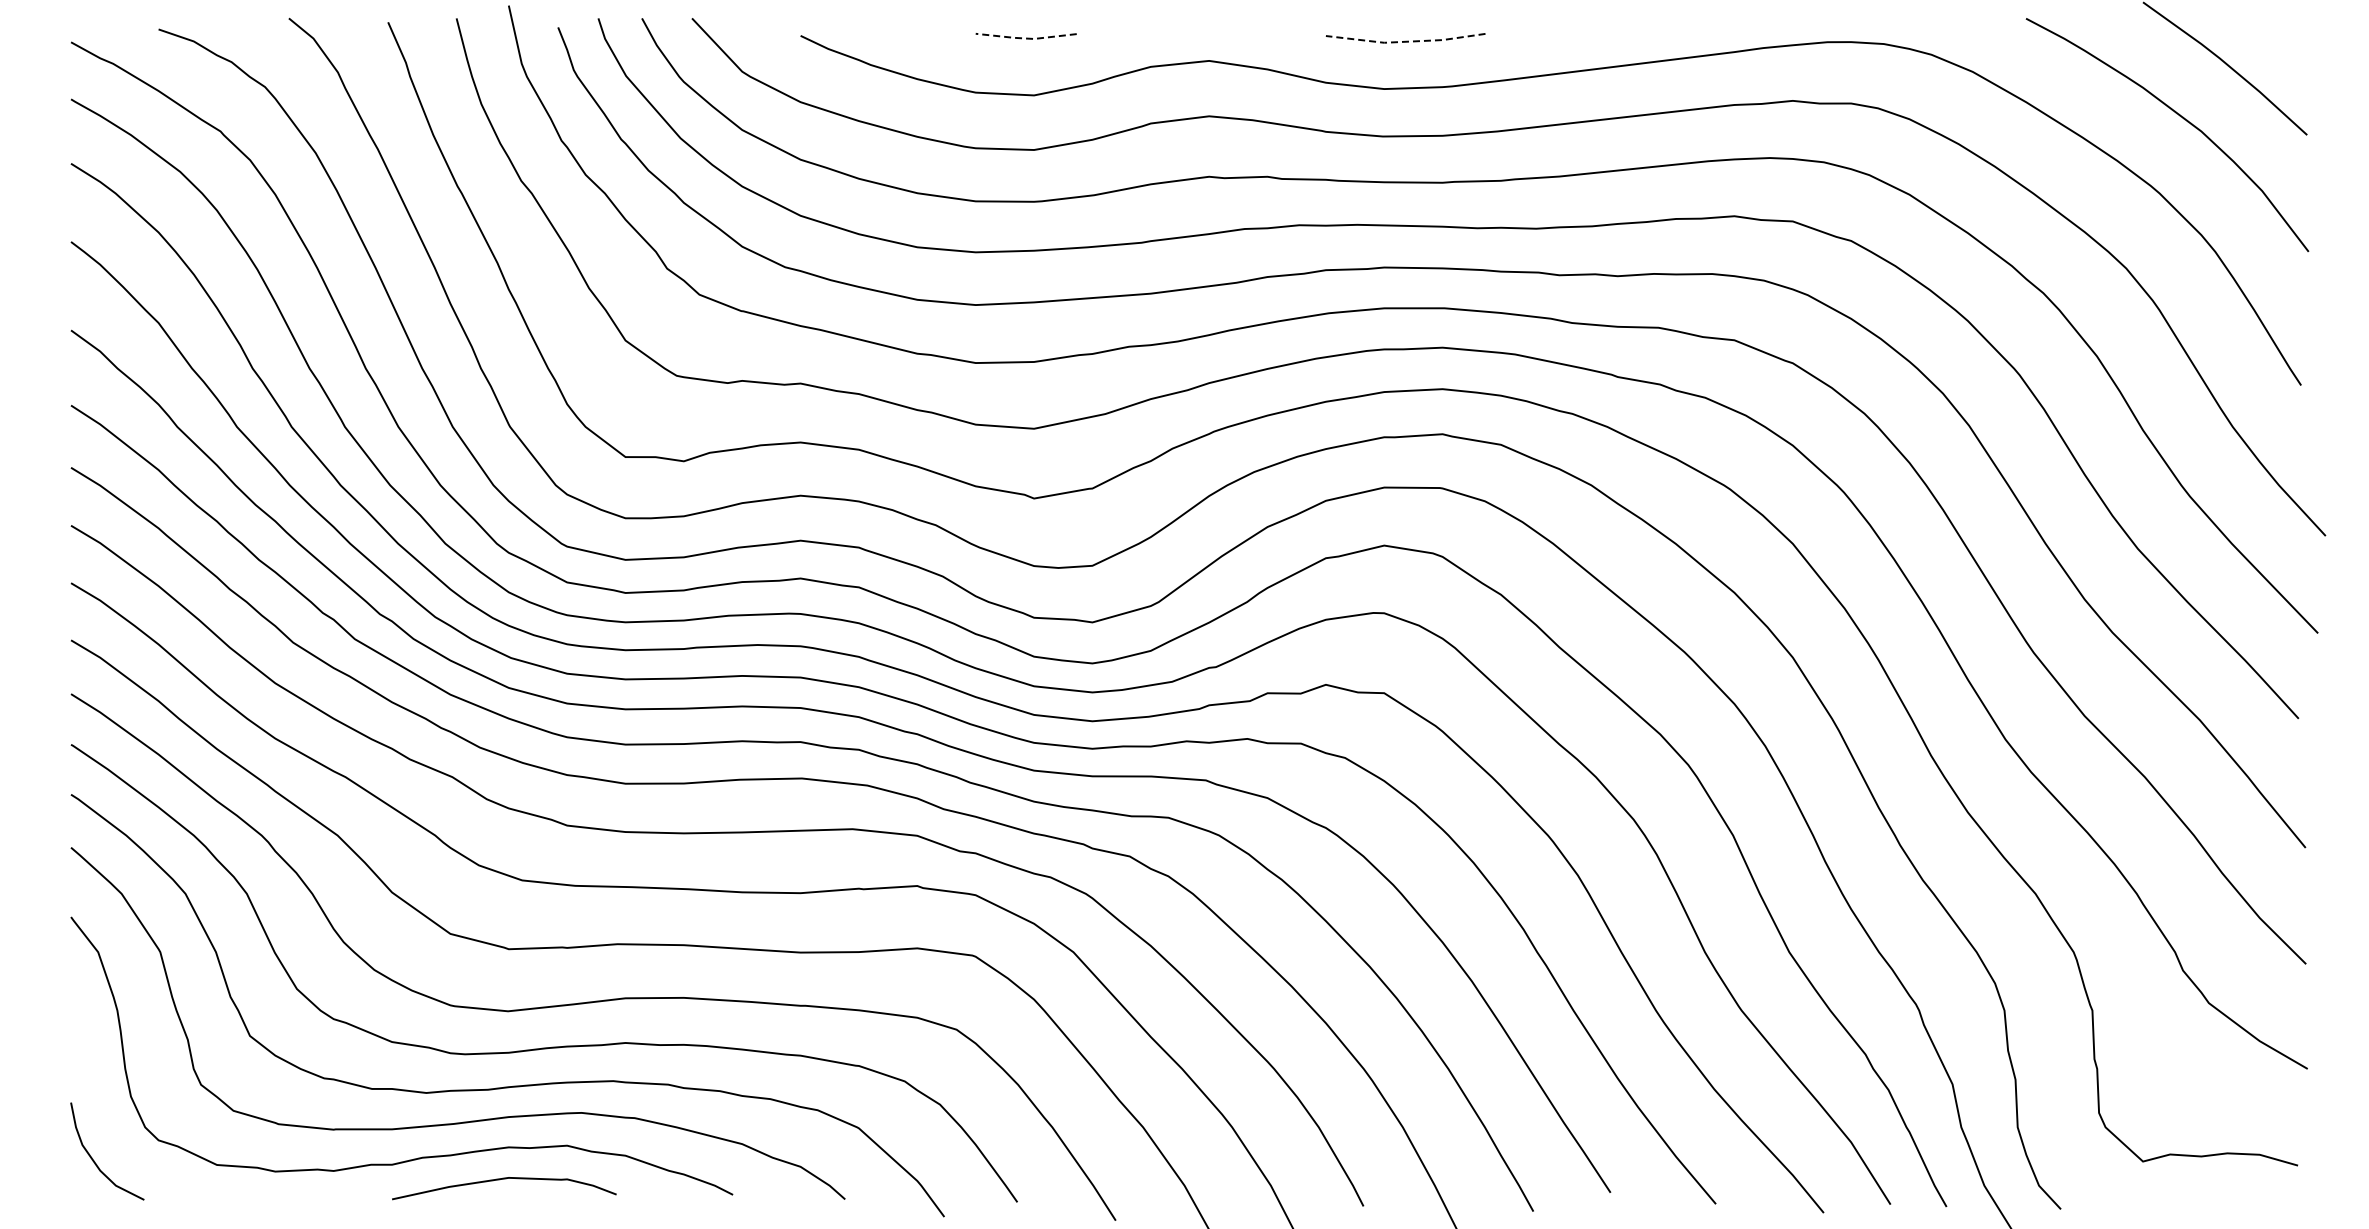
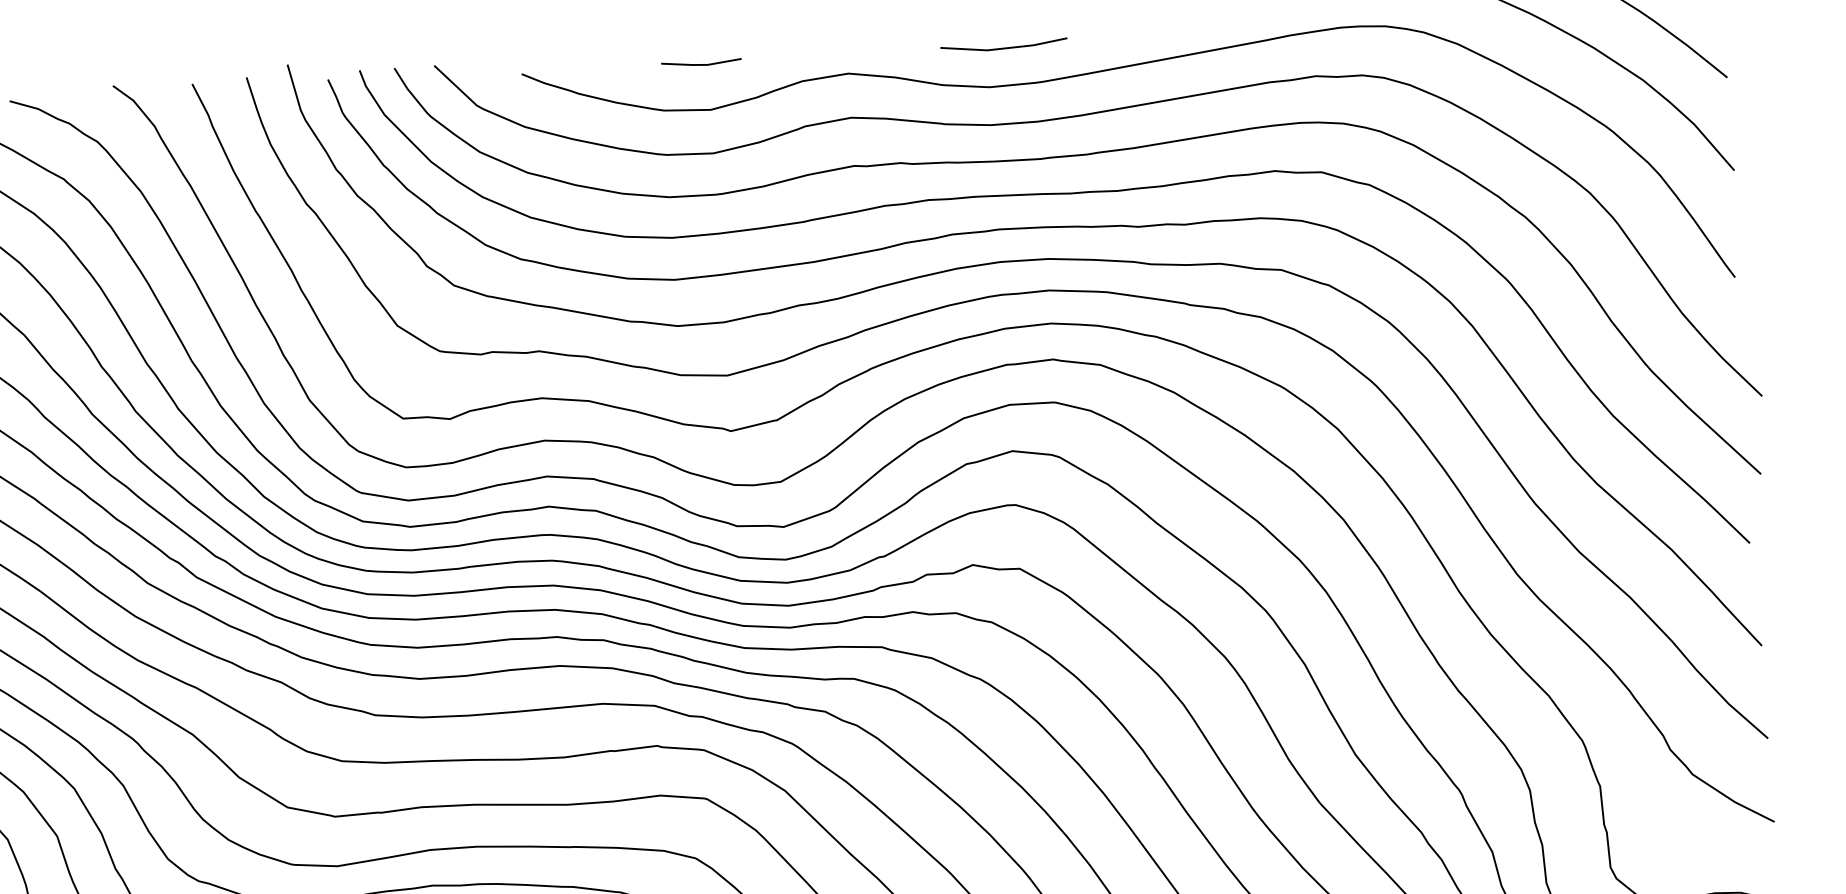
line: (1025, 38) -> (701, 64), dashed -> solid
line: (1406, 41) -> (1004, 48), dashed -> solid

